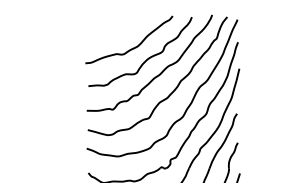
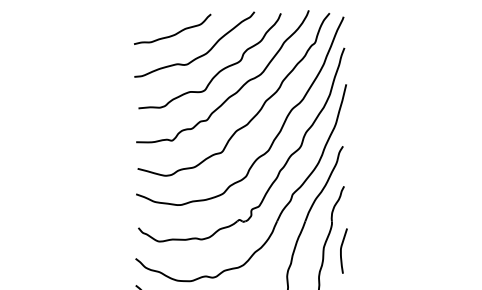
curve: (116, 31) -> (176, 32), added

